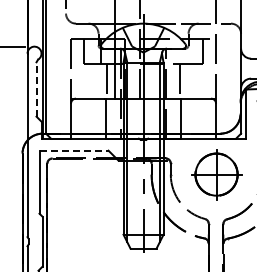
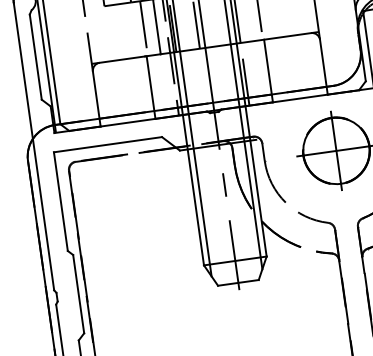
line: (36, 89) -> (35, 57), dashed -> solid
line: (74, 150) -> (108, 144), dashed -> solid

